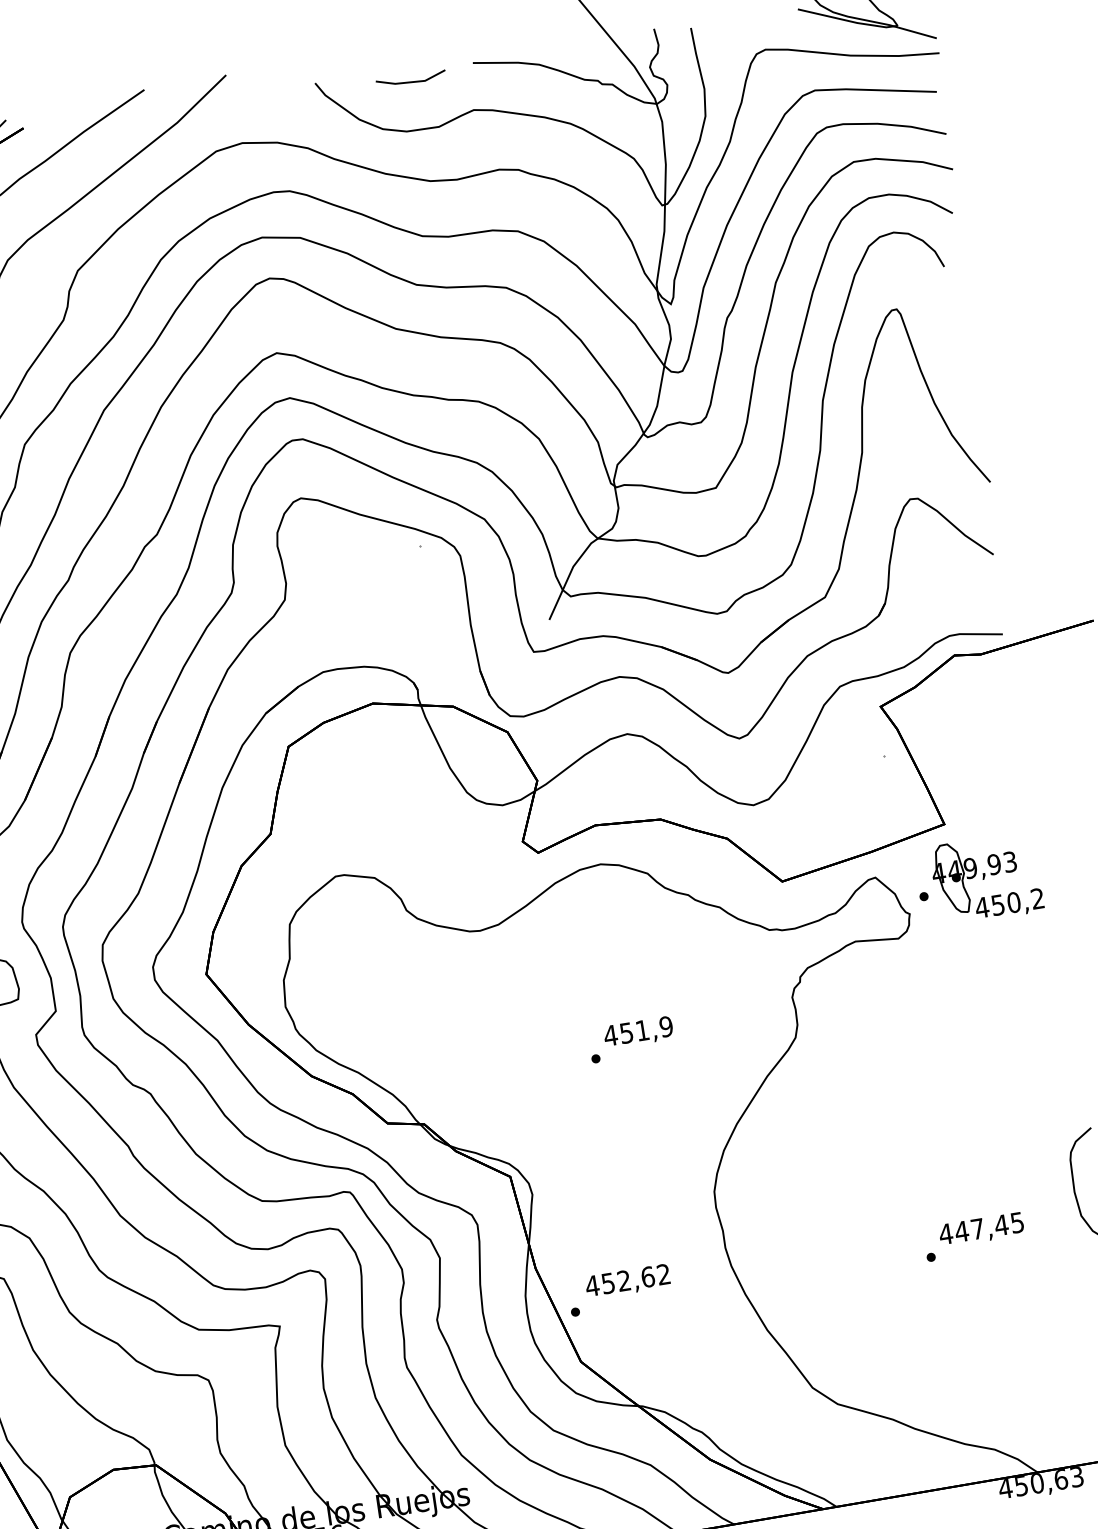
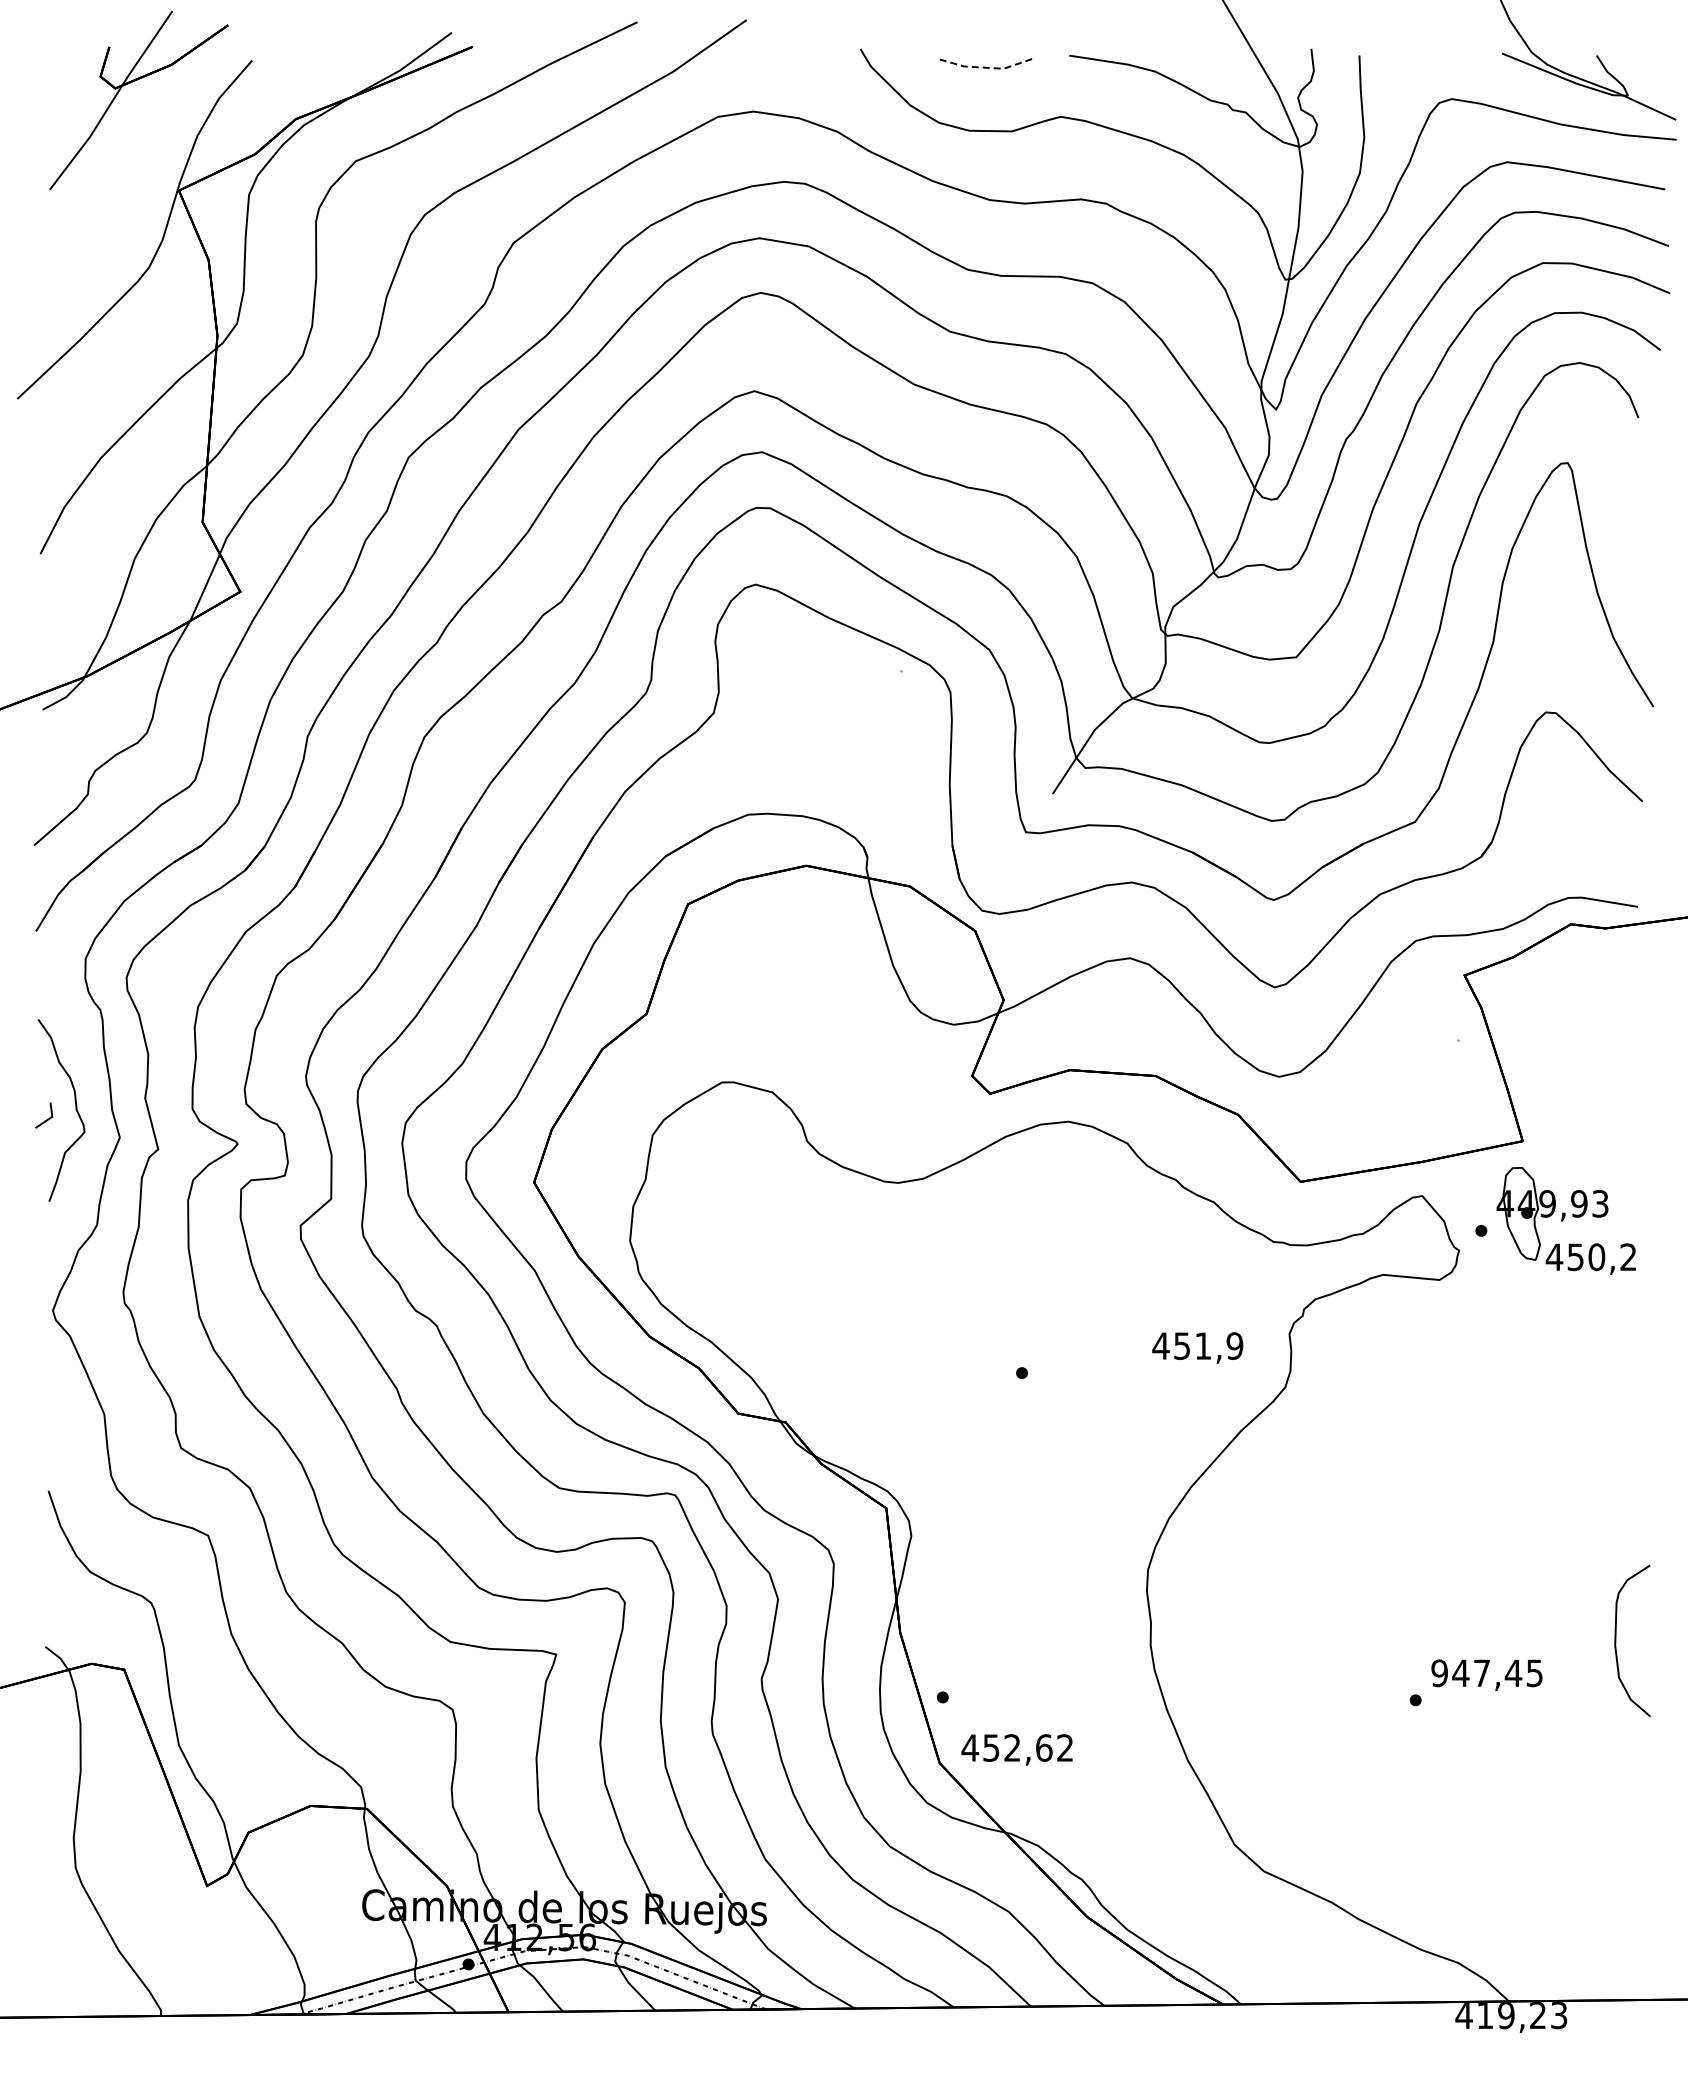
line: (411, 82) -> (985, 67), solid -> dashed
text: (638, 1032) -> (1197, 1347), moved
text: (945, 1234) -> (1439, 1673), 447,45 -> 947,45
text: (627, 1281) -> (1016, 1749), moved
text: (1041, 1482) -> (1511, 2015), 450,63 -> 419,23

